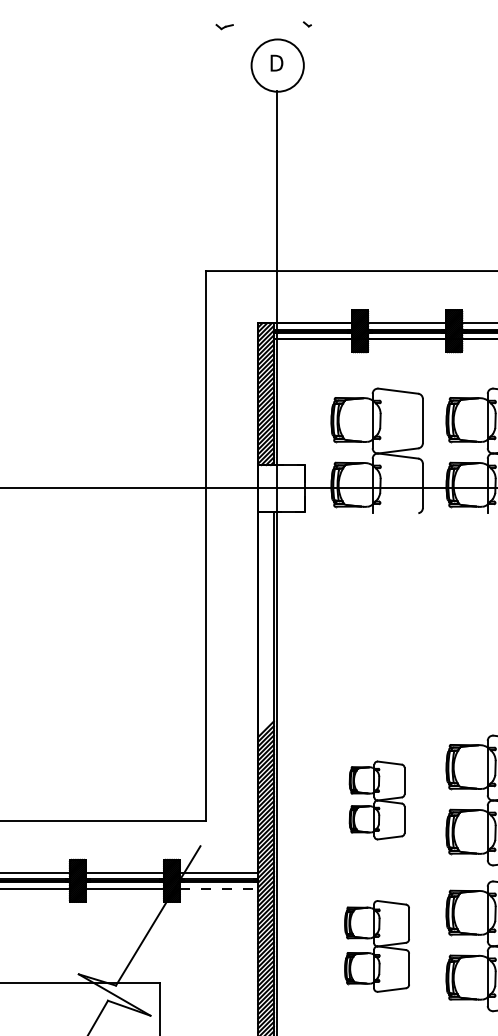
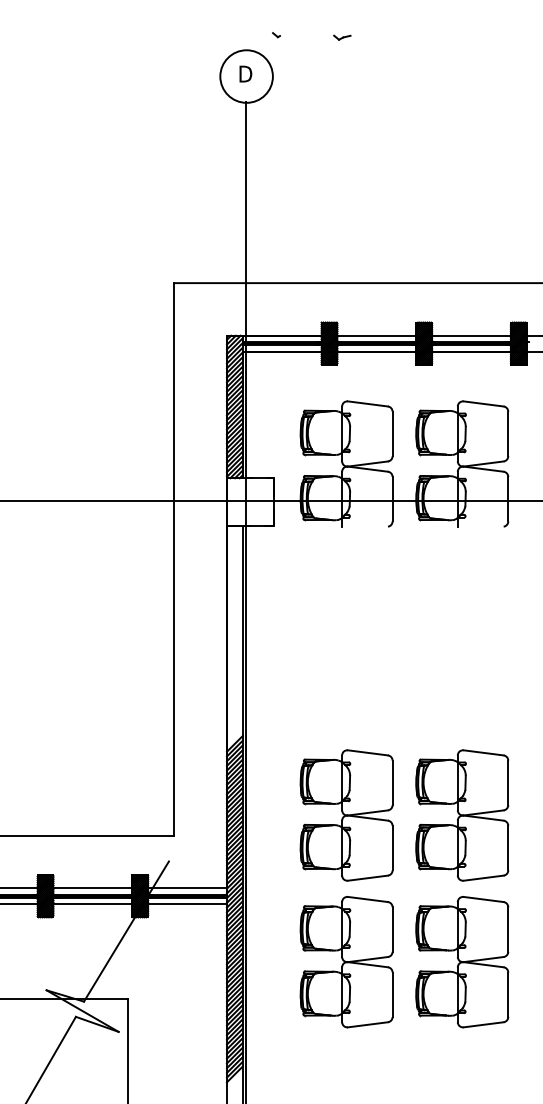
part: (224, 26) -> (342, 37), moved
part: (377, 800) -> (346, 815), size x1.67
line: (219, 888) -> (188, 904), dashed -> solid
part: (377, 946) -> (346, 962), size x1.43

